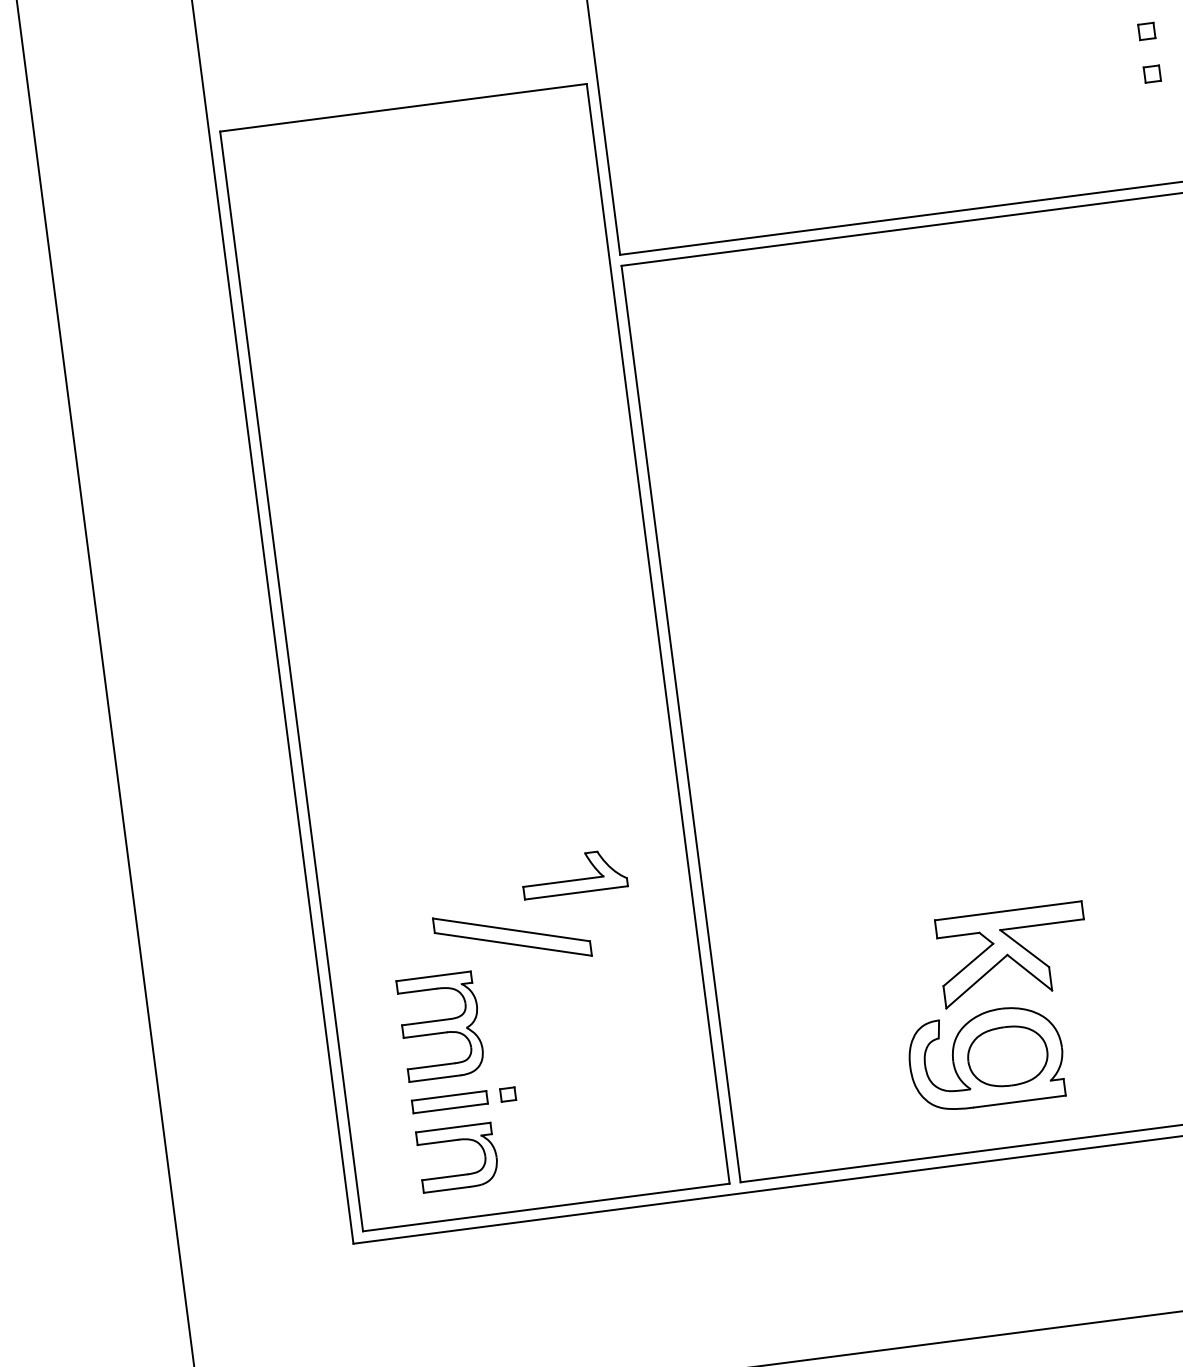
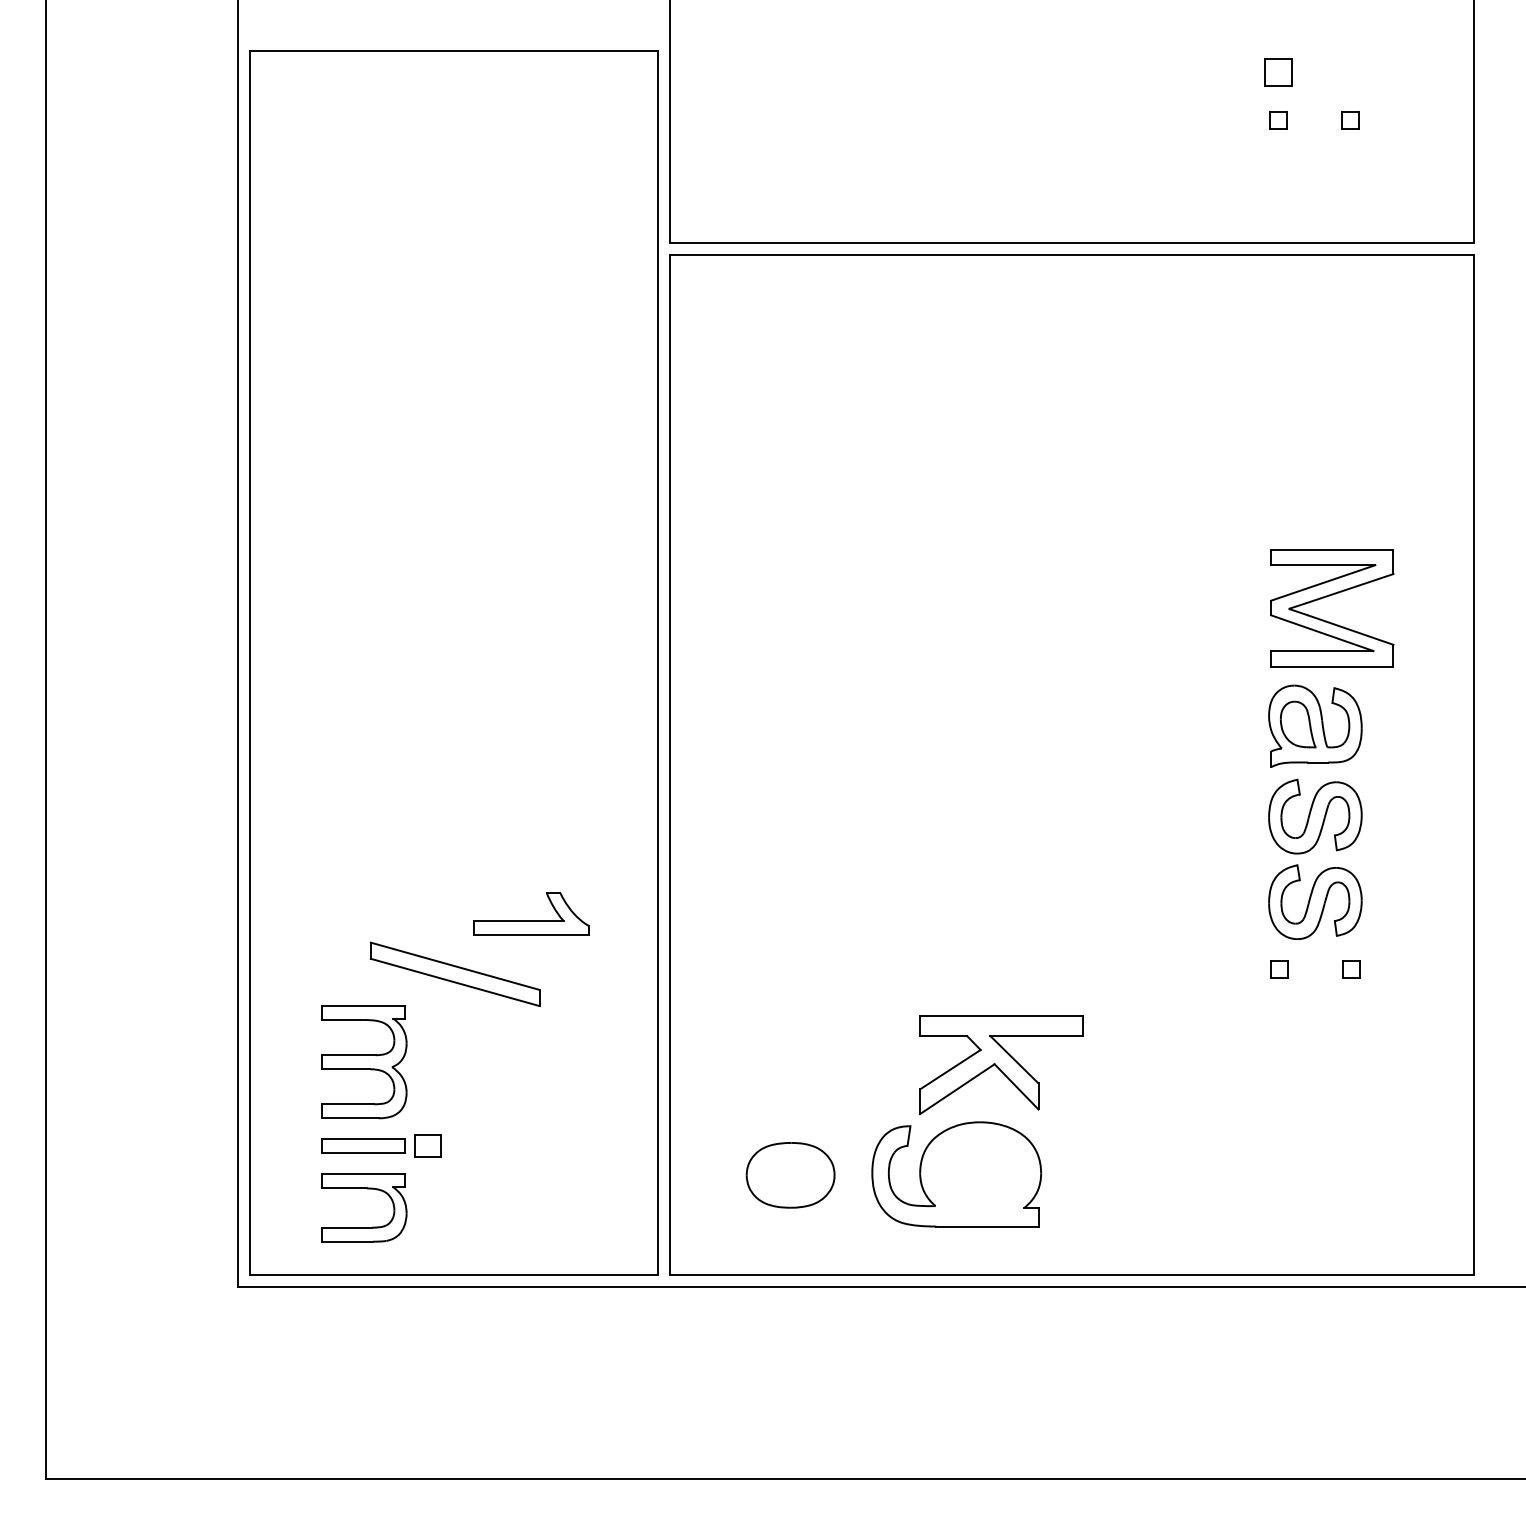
part: (1146, 31) -> (1278, 73), size x1.6
part: (1007, 1056) -> (790, 1175), moved
part: (507, 1094) -> (427, 1145), size x1.6

